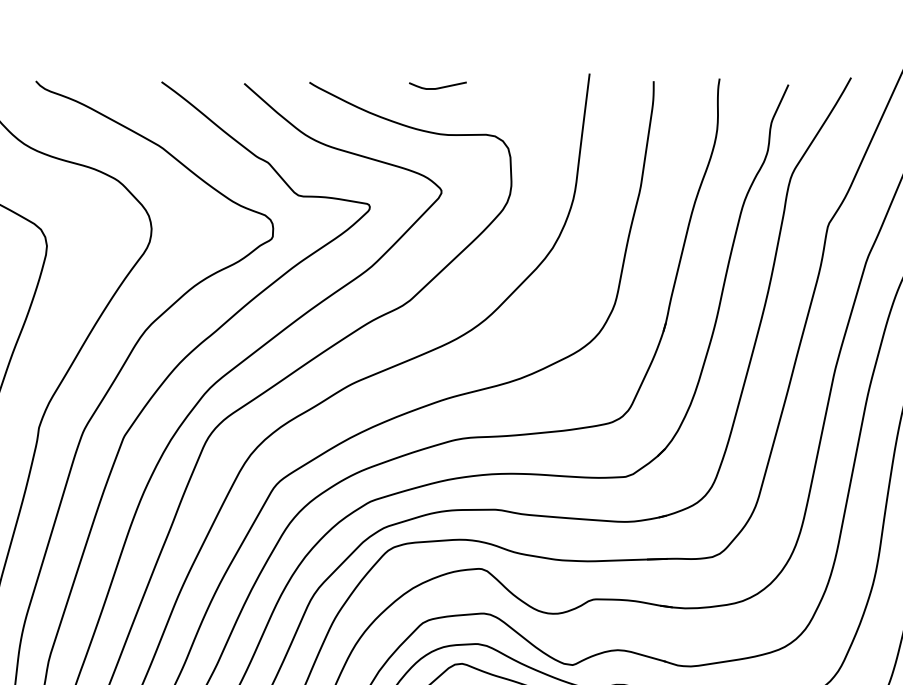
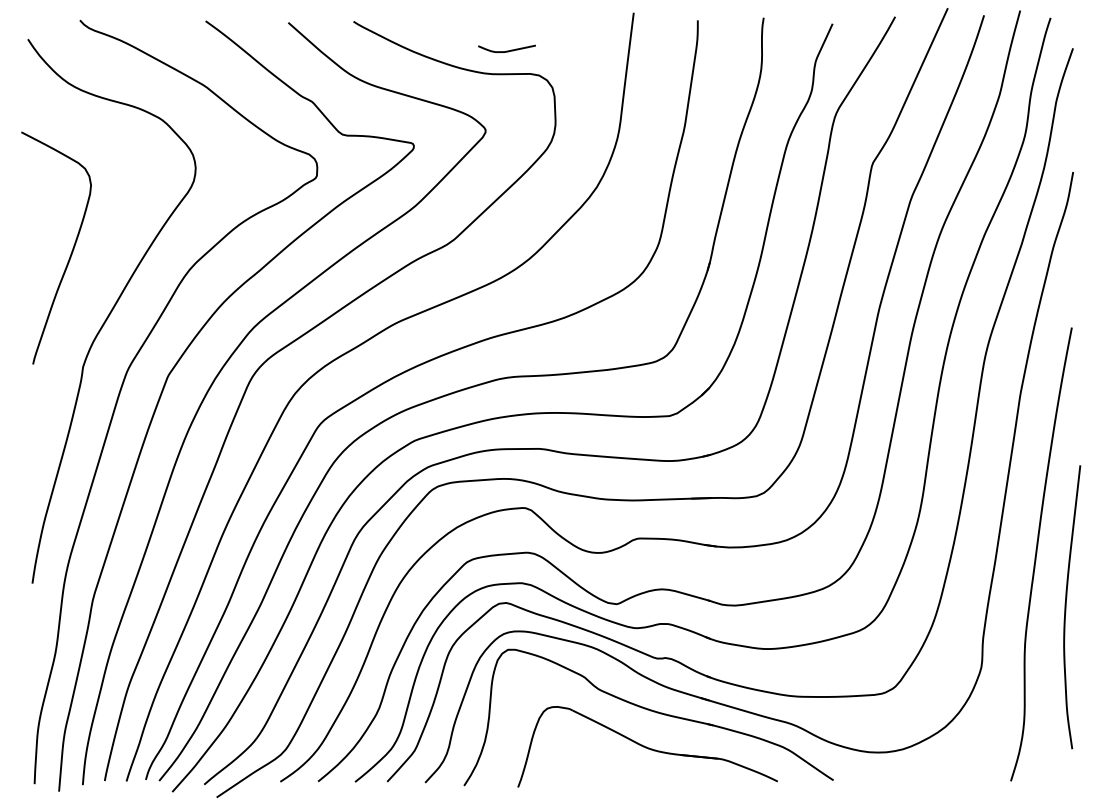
curve: (437, 87) -> (506, 50), moved

